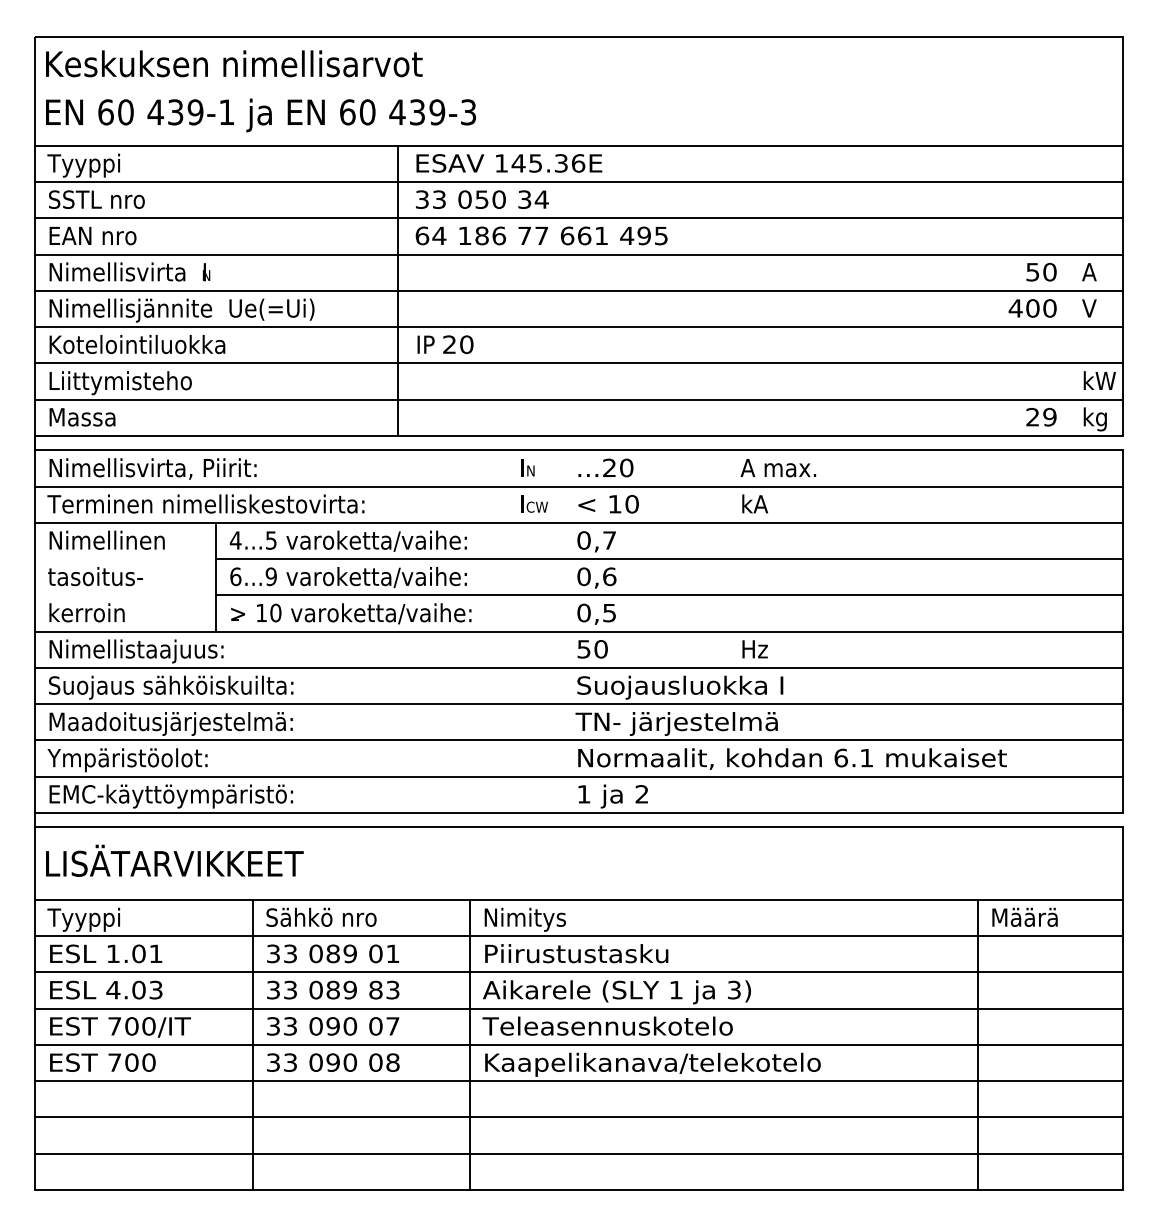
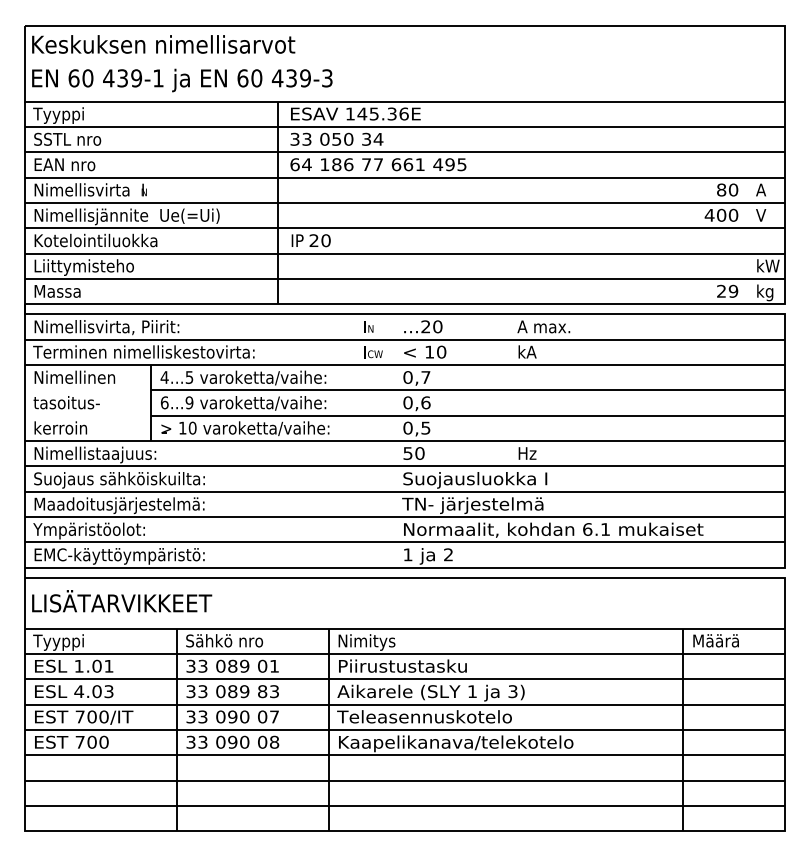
text: (1032, 271) -> (721, 189), 50 -> 80

